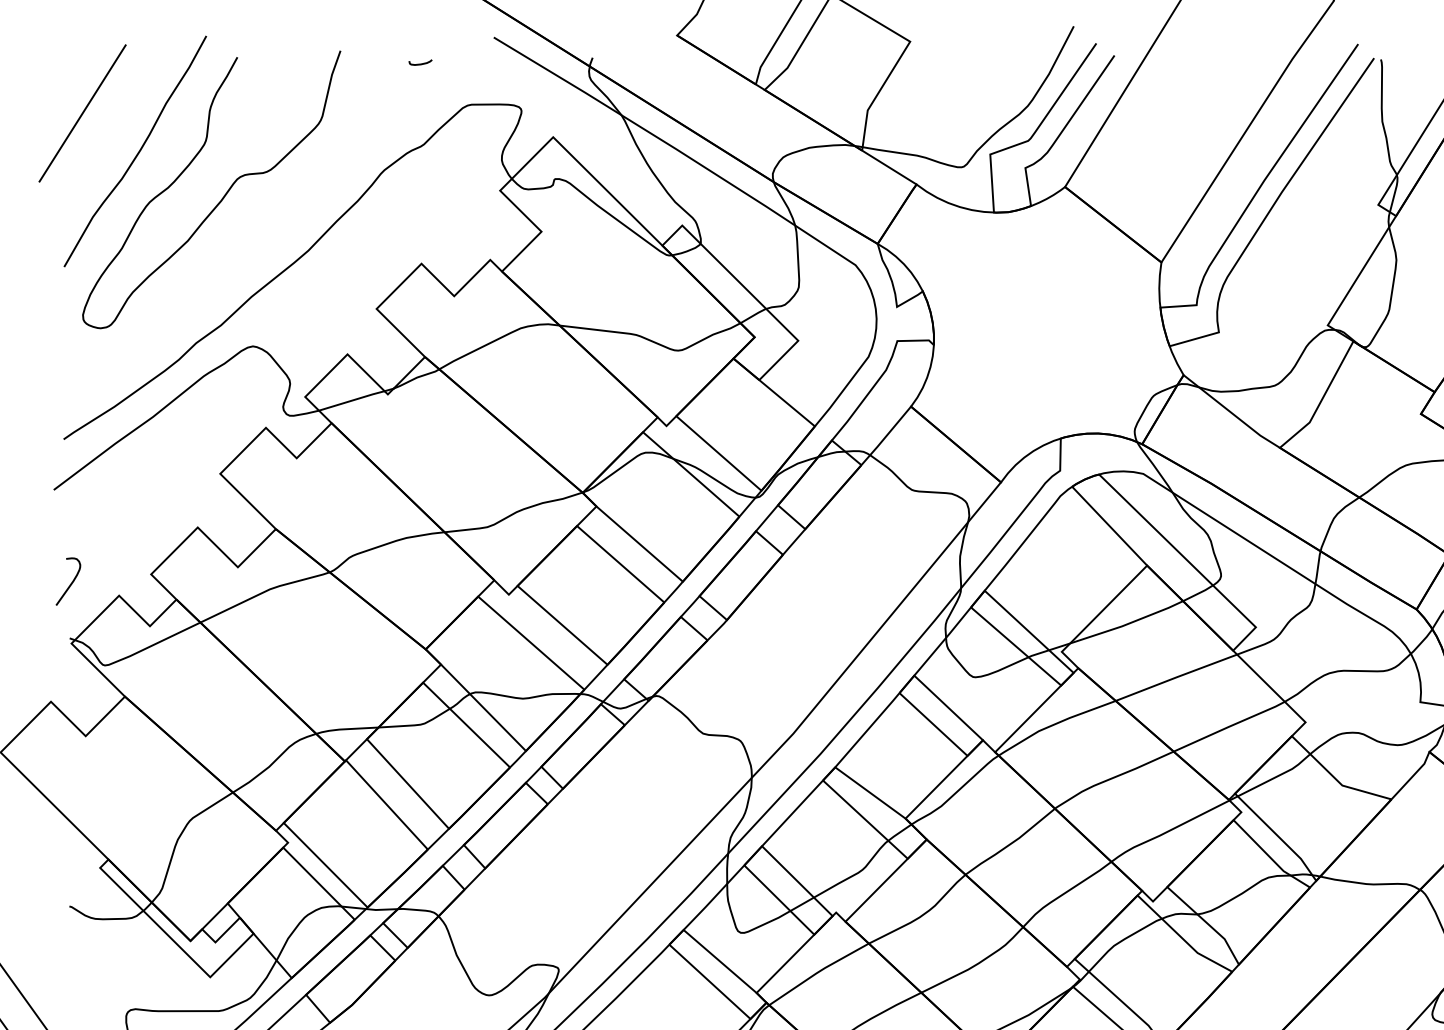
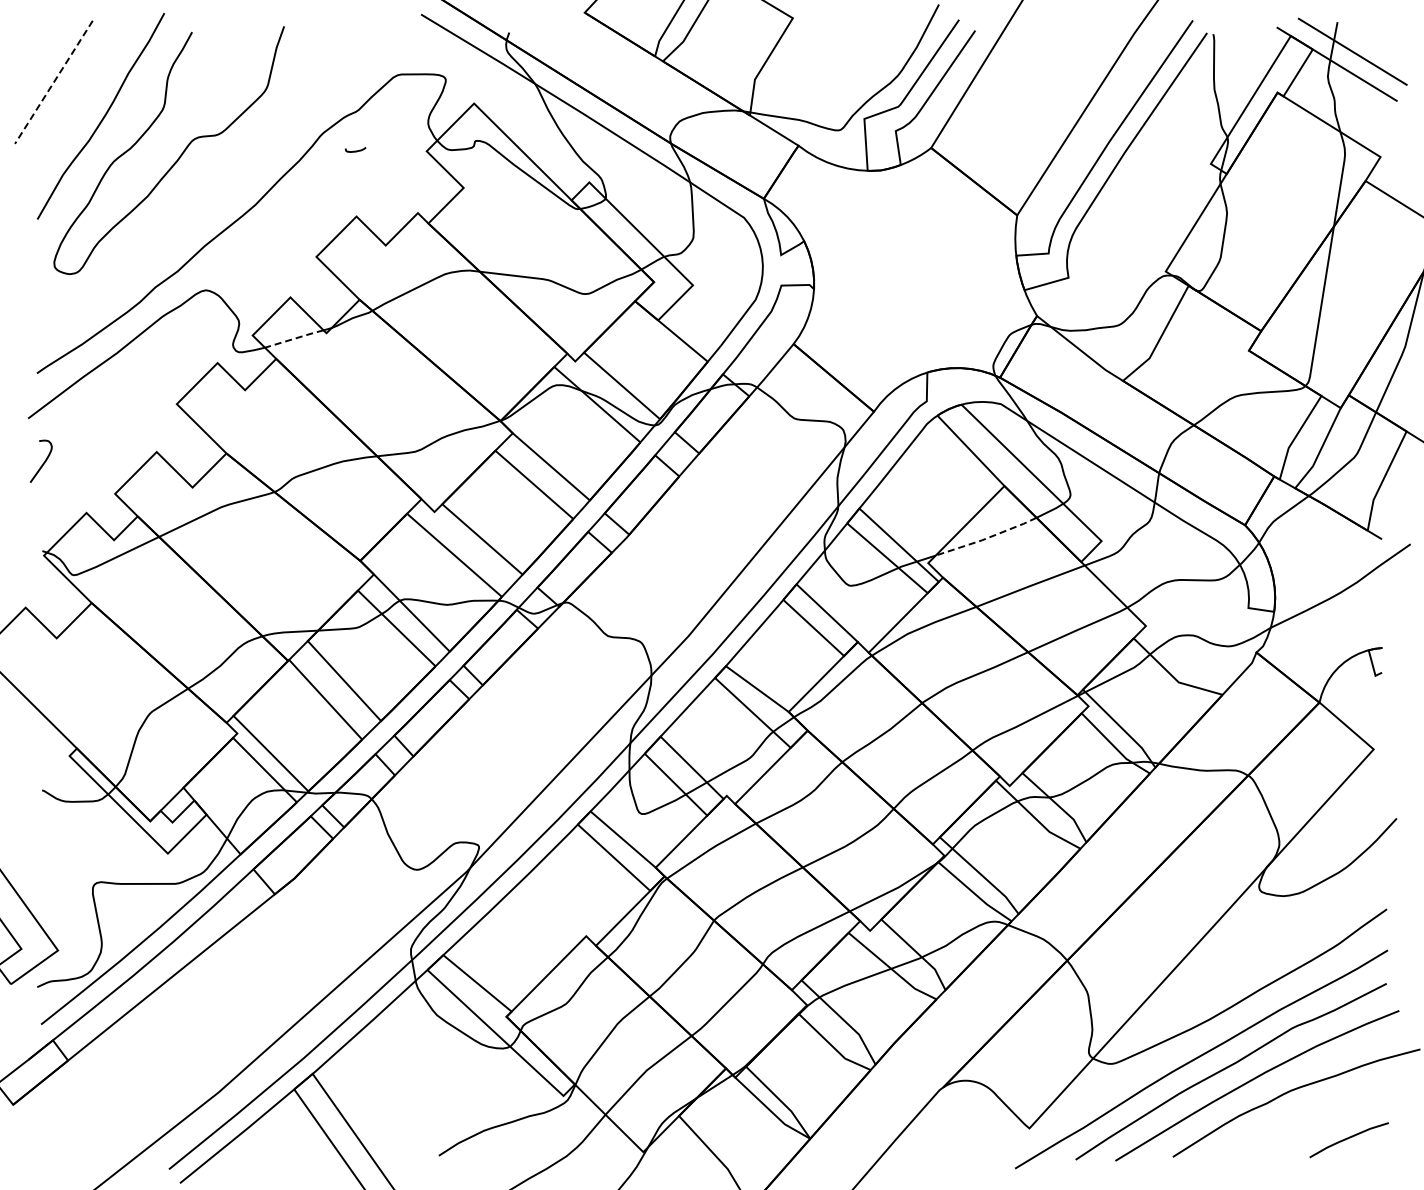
curve: (420, 63) -> (355, 150), moved
line: (82, 113) -> (53, 82), solid -> dashed
line: (352, 400) -> (294, 338), solid -> dashed
curve: (70, 582) -> (43, 462), moved
line: (1127, 624) -> (986, 538), solid -> dashed

